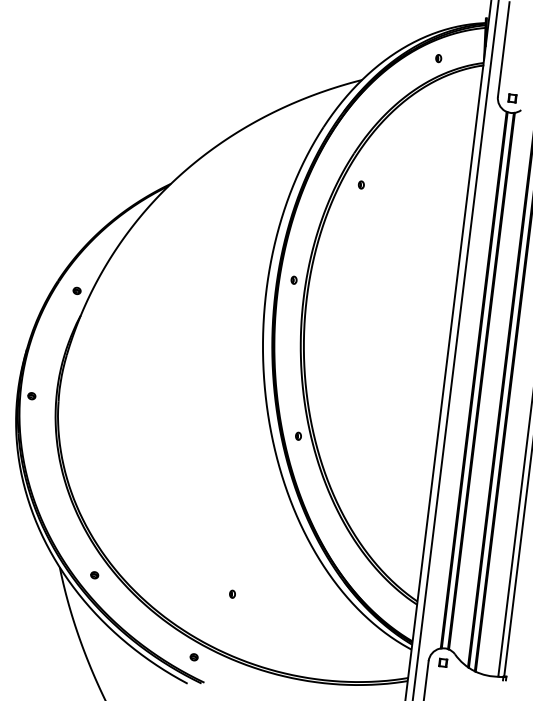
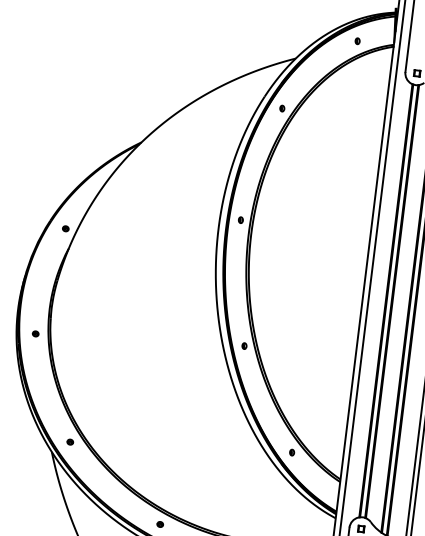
part: (361, 184) -> (282, 108), moved
part: (31, 396) -> (35, 334), moved
part: (94, 575) -> (70, 442), moved
part: (232, 593) -> (292, 452), moved

